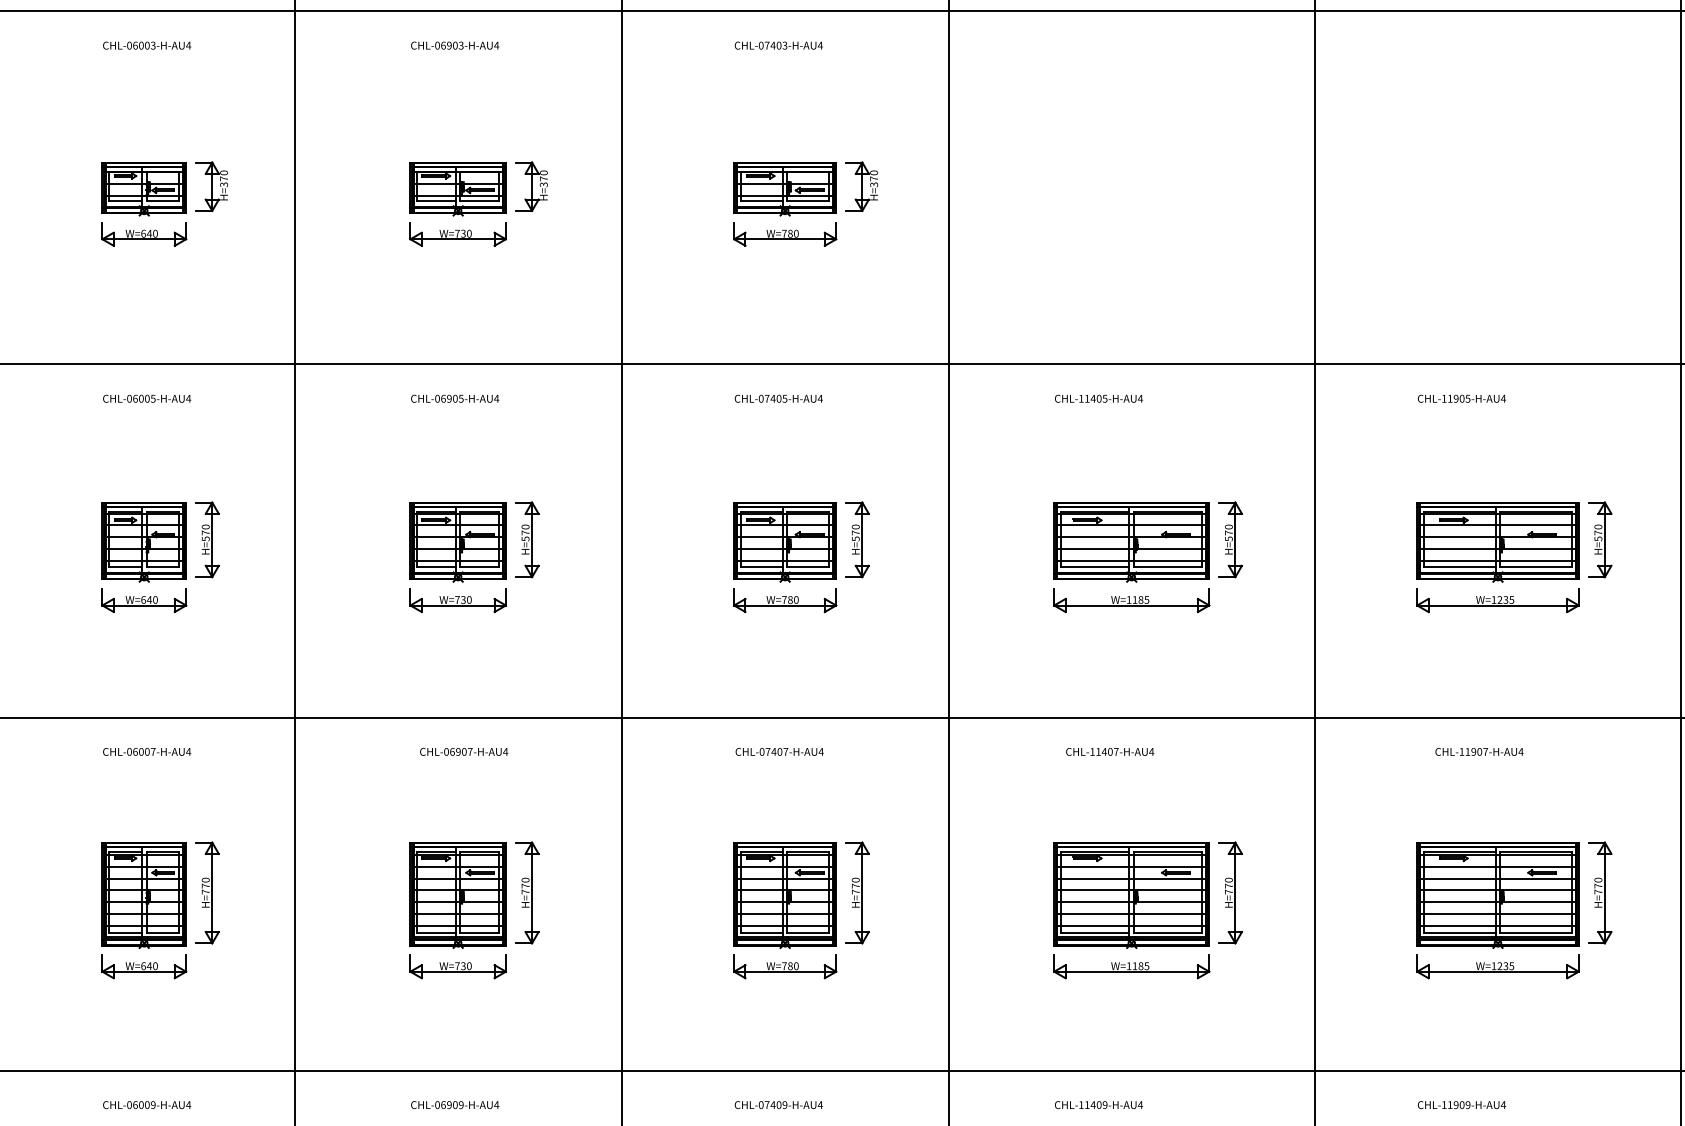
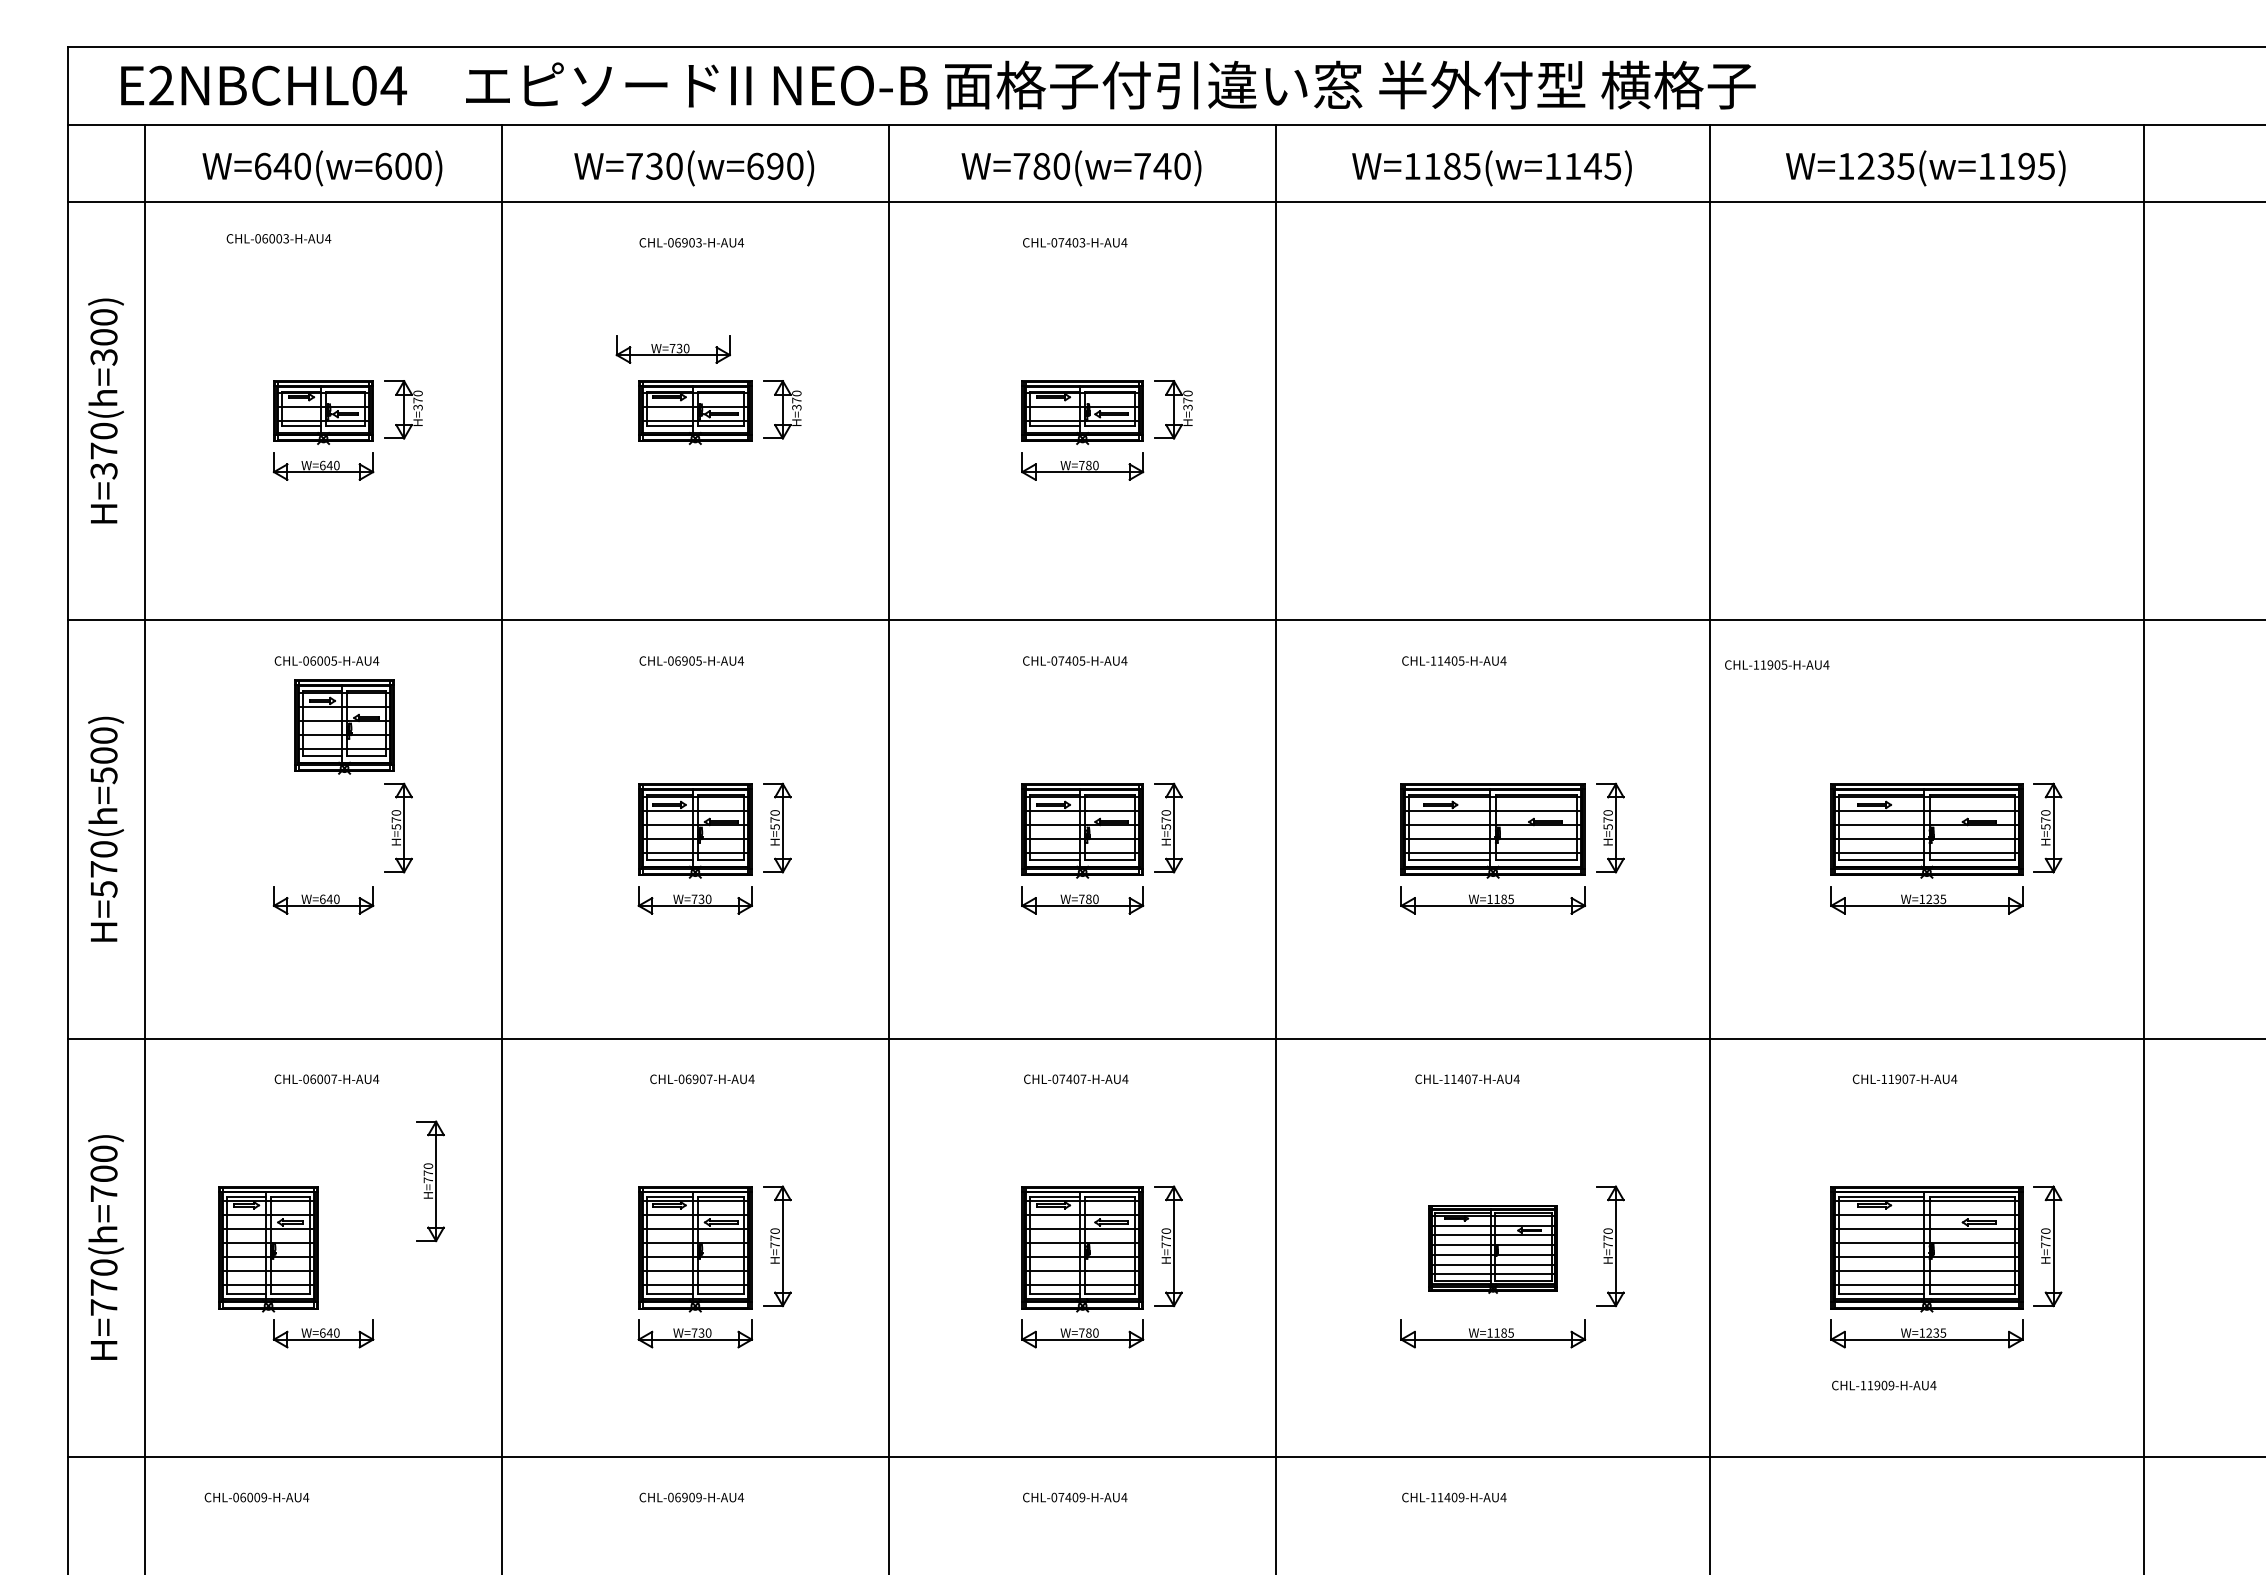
text: (146, 45) -> (278, 238), moved
part: (457, 234) -> (672, 349), moved
text: (1462, 398) -> (1777, 664), moved
part: (144, 541) -> (344, 726), moved
part: (207, 893) -> (430, 1181), moved
part: (144, 895) -> (268, 1249), moved
part: (1131, 895) -> (1492, 1249), size x0.7
text: (146, 1105) -> (256, 1497), moved
text: (1462, 1105) -> (1884, 1385), moved

